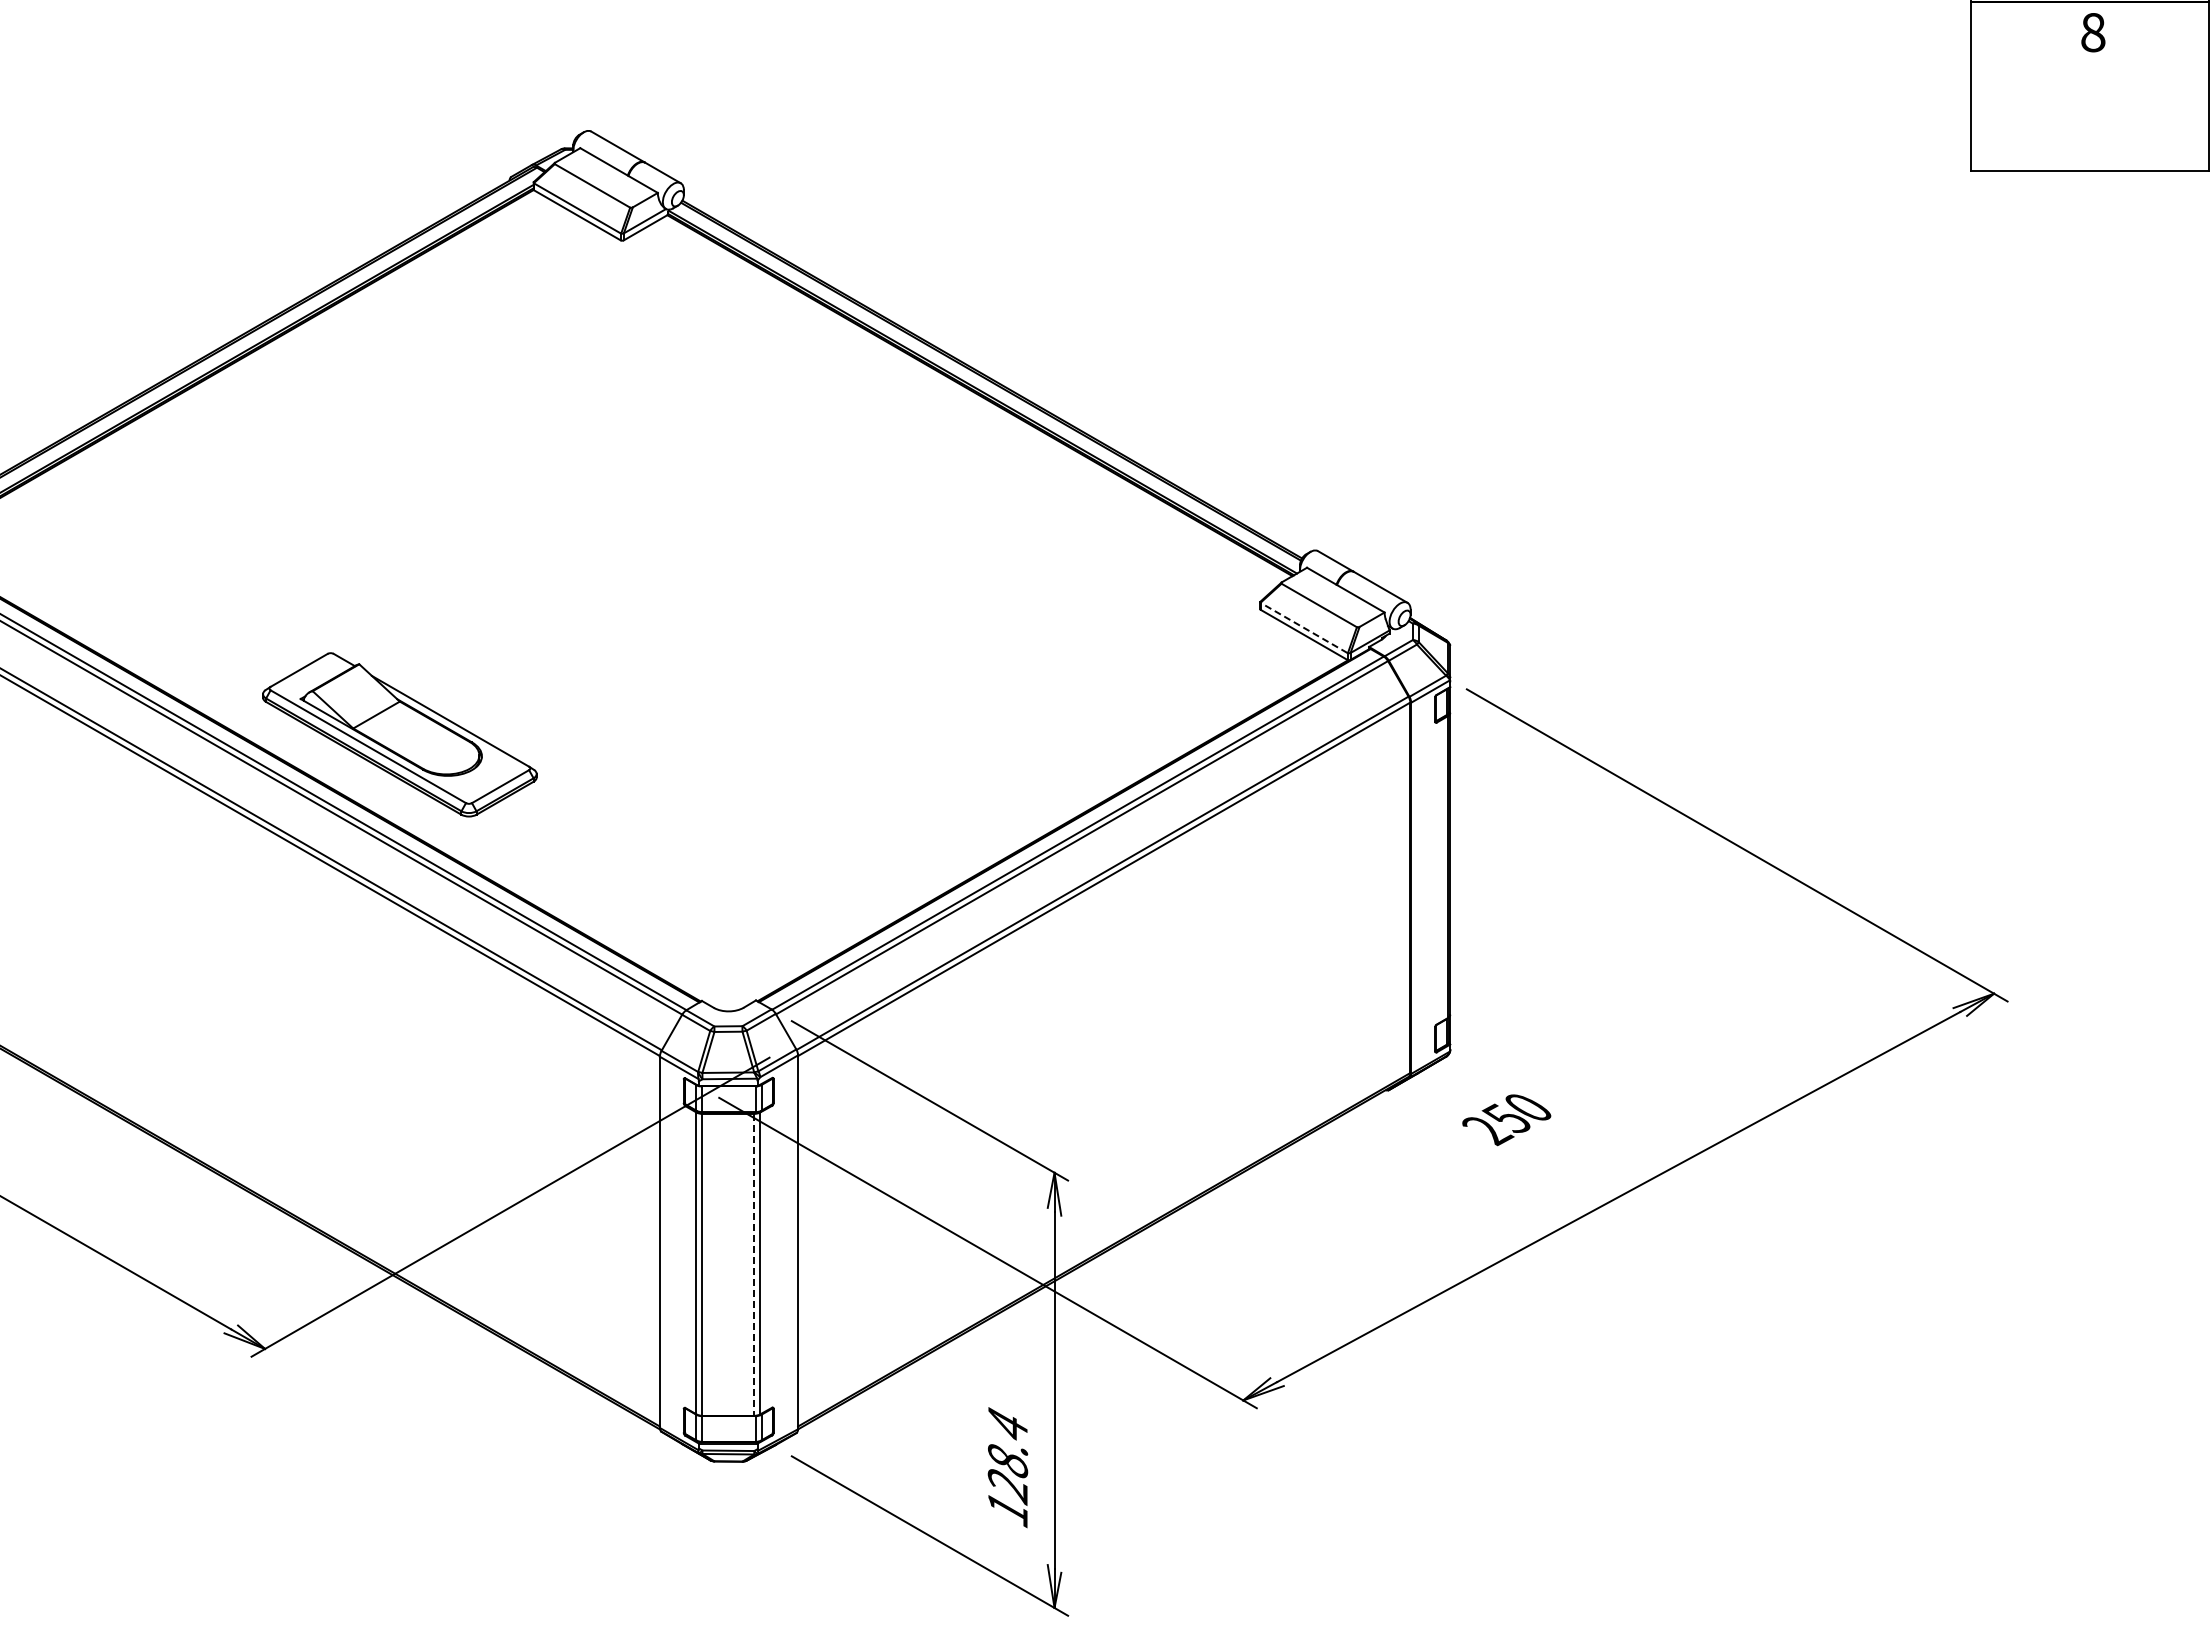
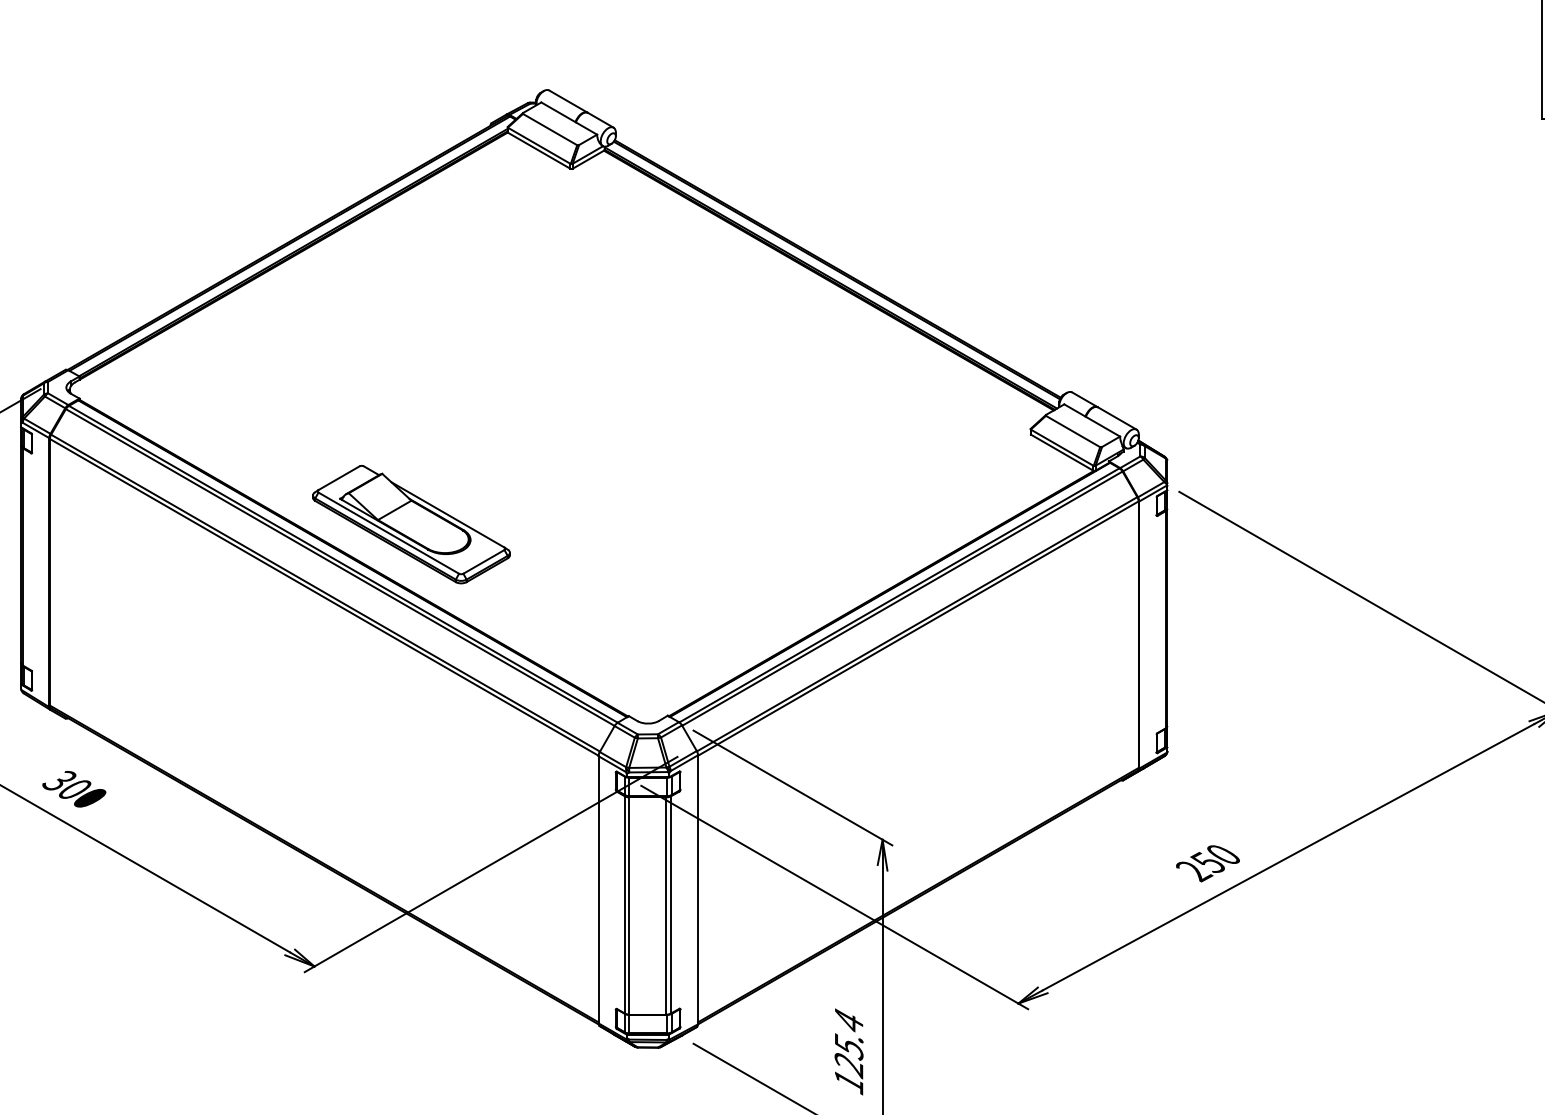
line: (1304, 628) -> (1062, 448), dashed -> solid
text: (1506, 1120) -> (1207, 864), moved
line: (754, 1264) -> (666, 905), dashed -> solid
text: (1008, 1460) -> (849, 1046), 128.4 -> 125.4

